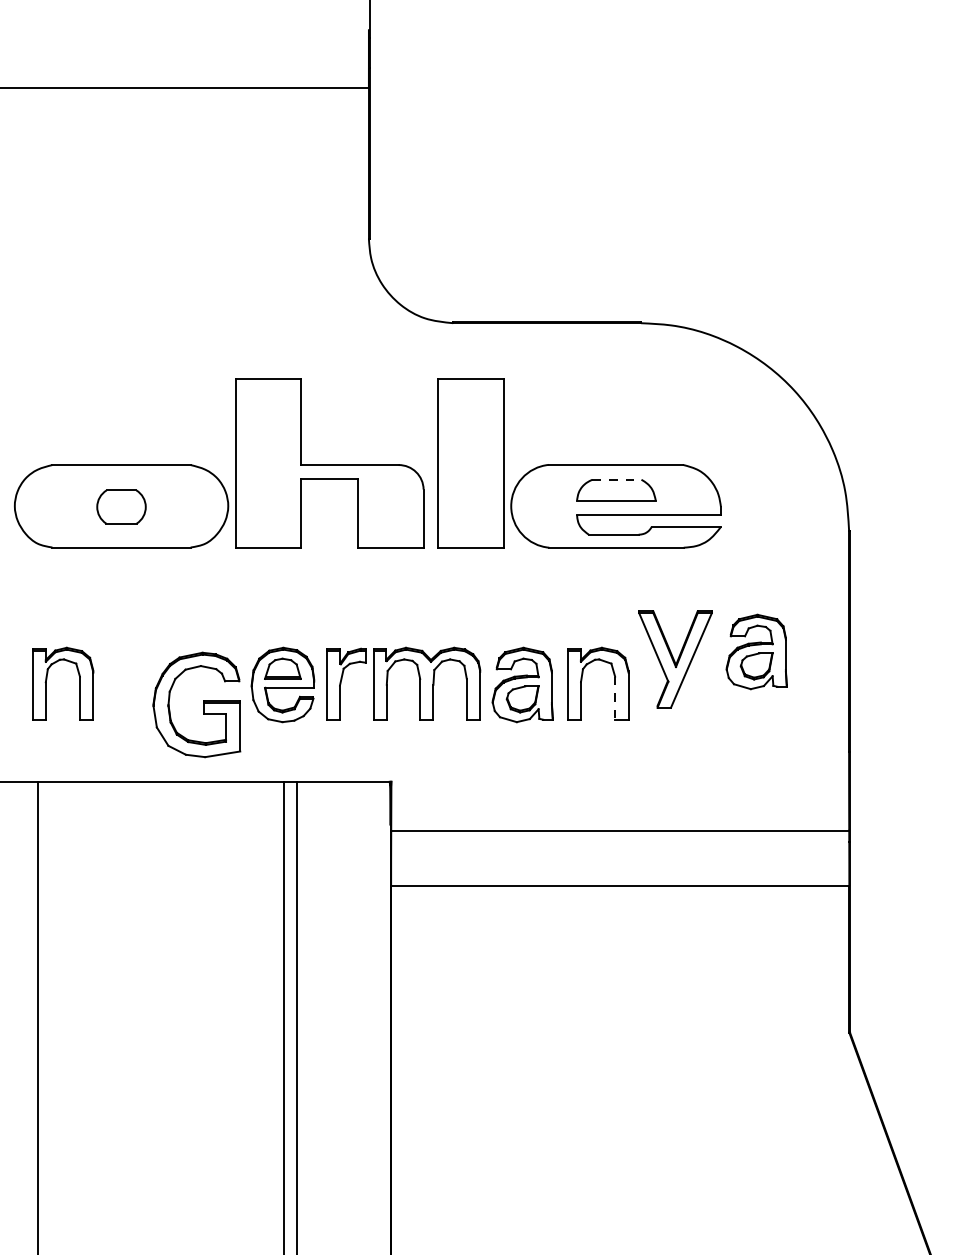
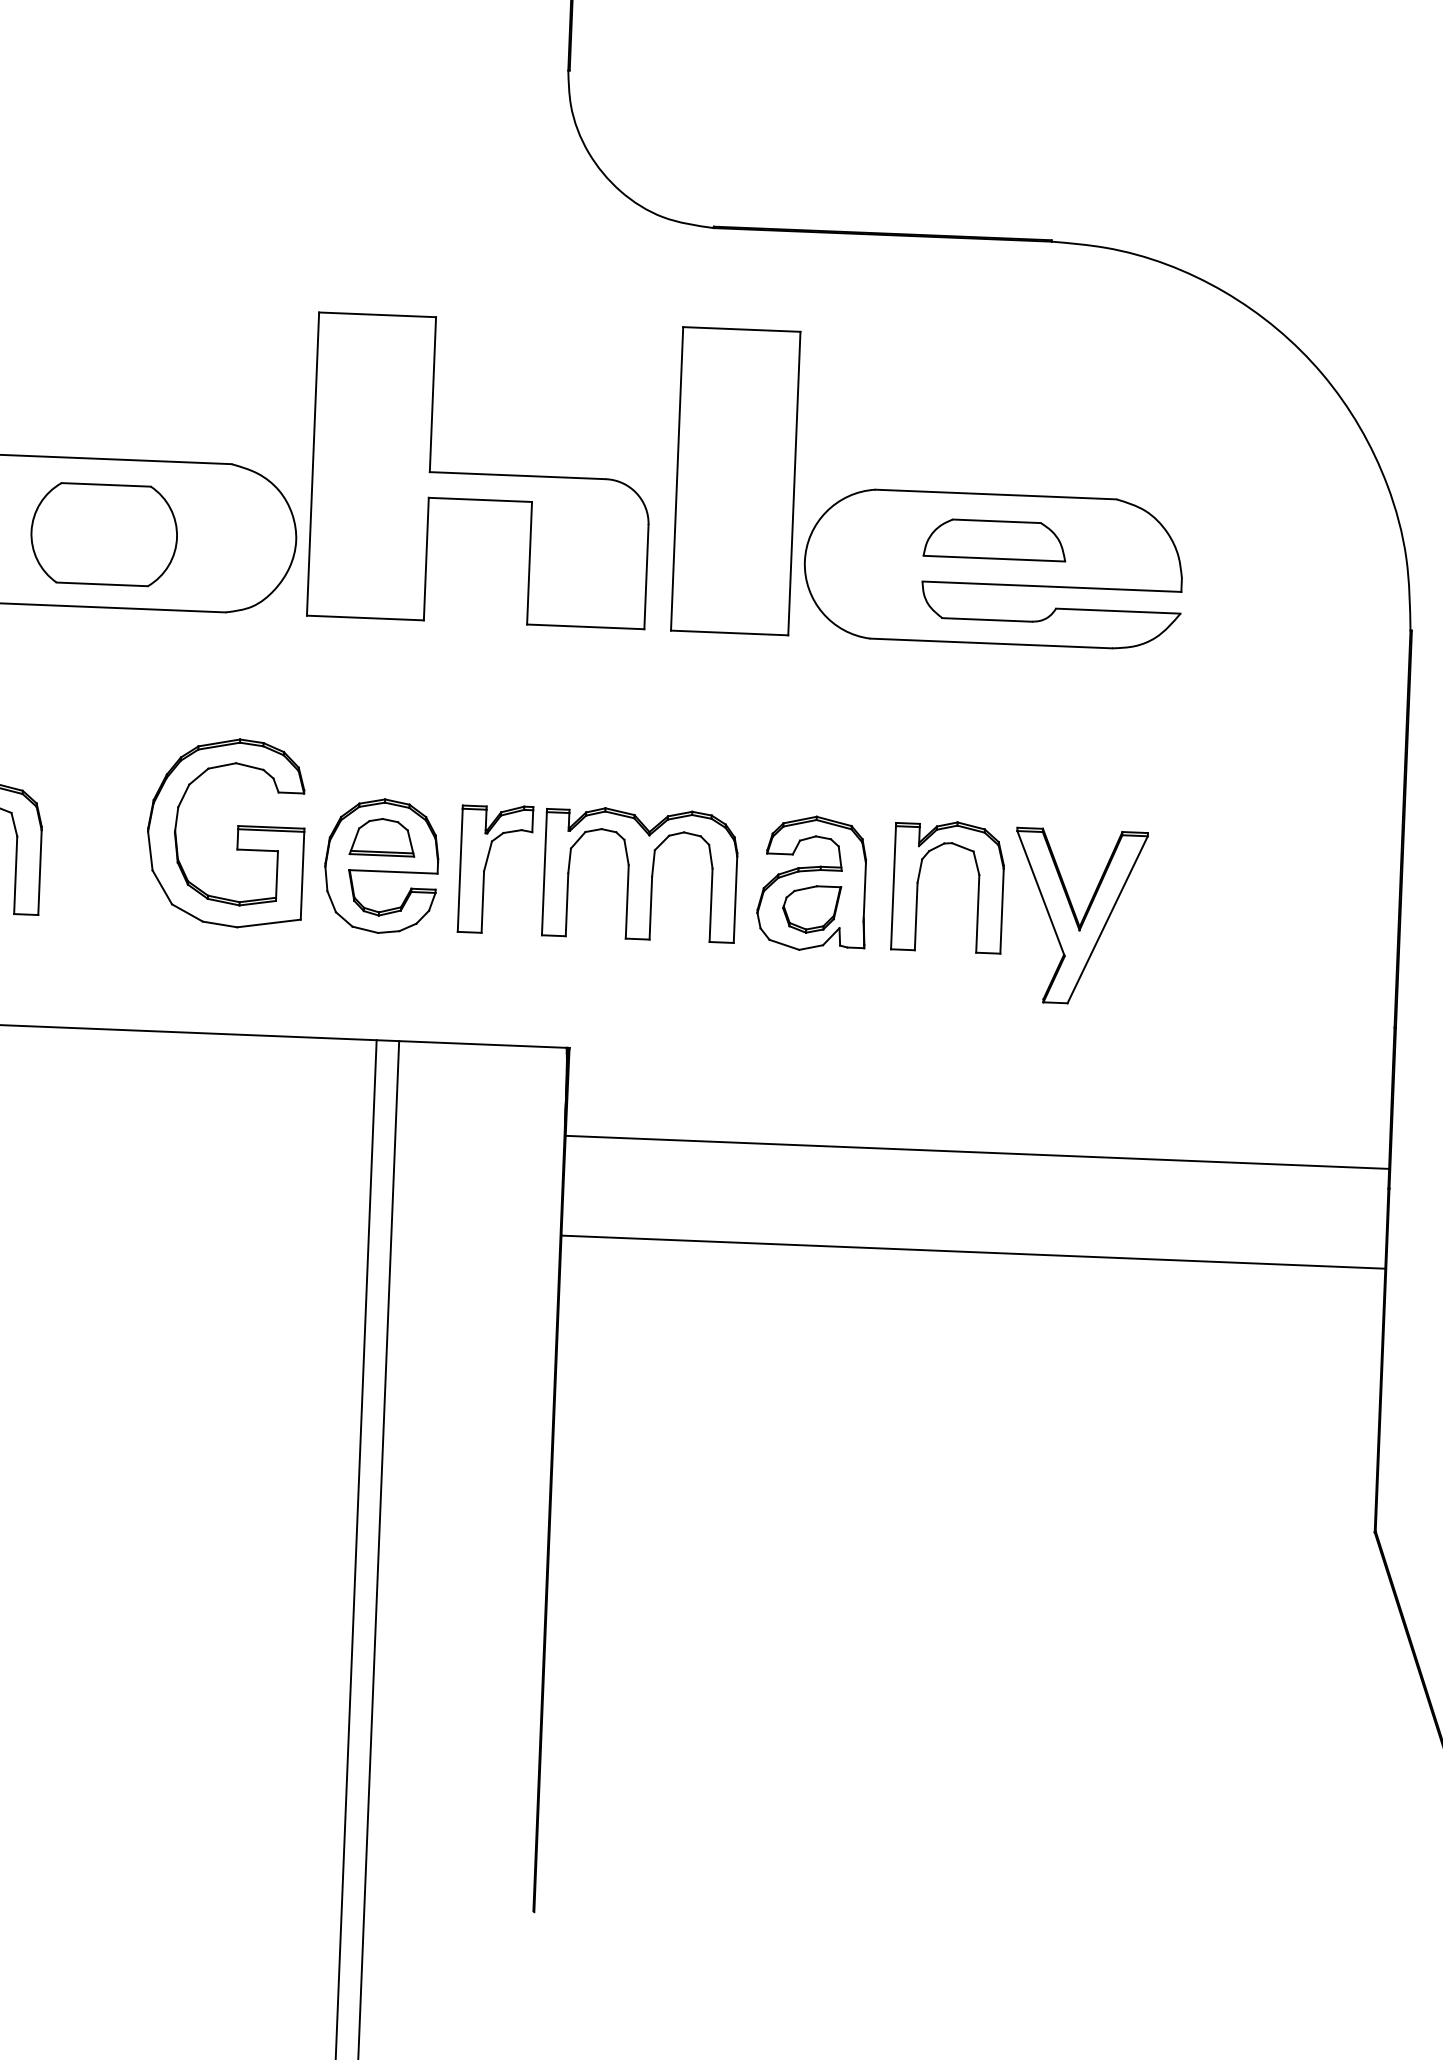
line: (616, 479) -> (996, 520), dashed -> solid
part: (121, 506) -> (104, 533), size x1.67
part: (756, 651) -> (1235, 840), removed
part: (675, 659) -> (1079, 916), moved
line: (615, 698) -> (978, 914), dashed -> solid
part: (203, 704) -> (238, 832), moved

